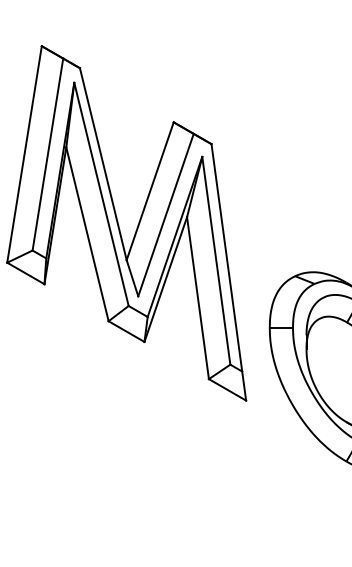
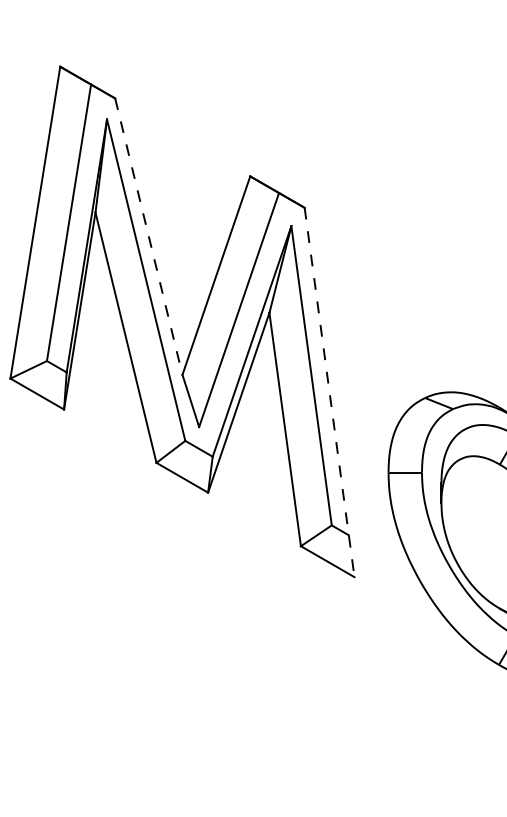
line: (103, 164) -> (149, 237), solid -> dashed
line: (228, 272) -> (329, 392), solid -> dashed

